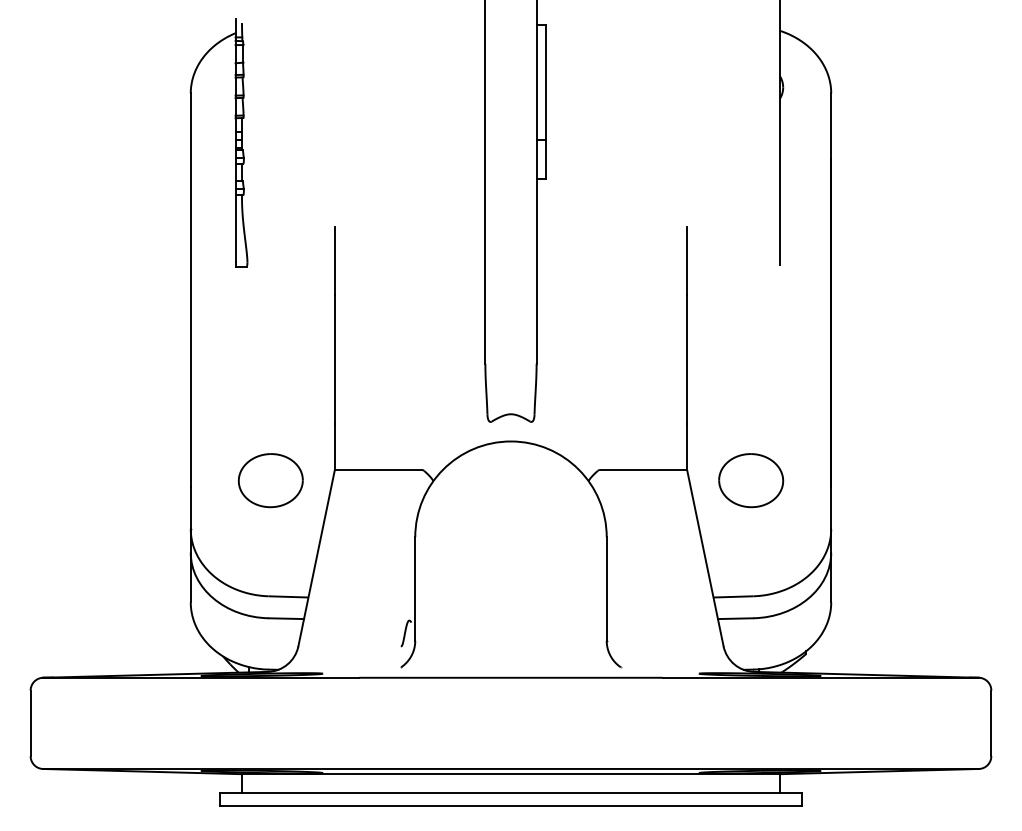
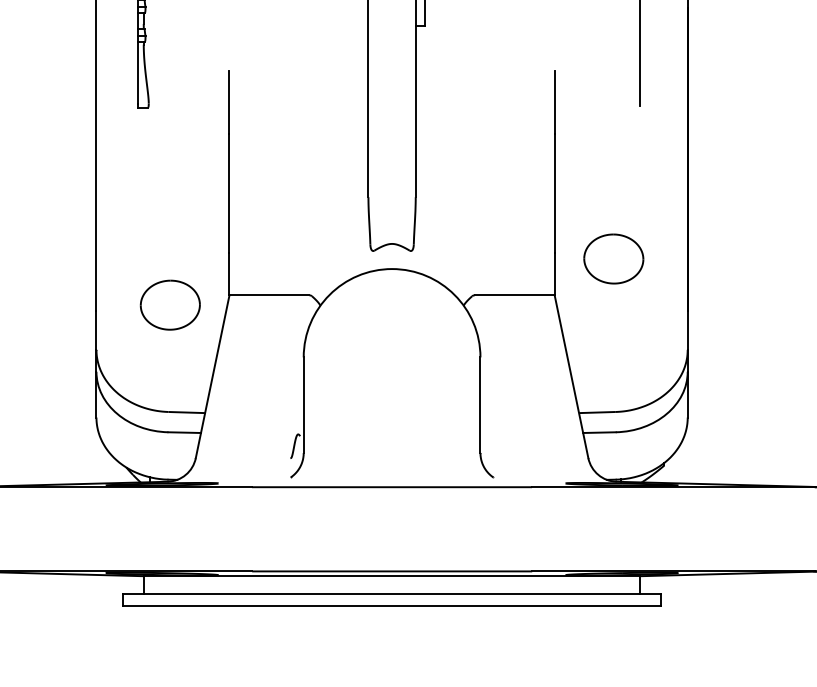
part: (751, 480) -> (614, 258), moved

